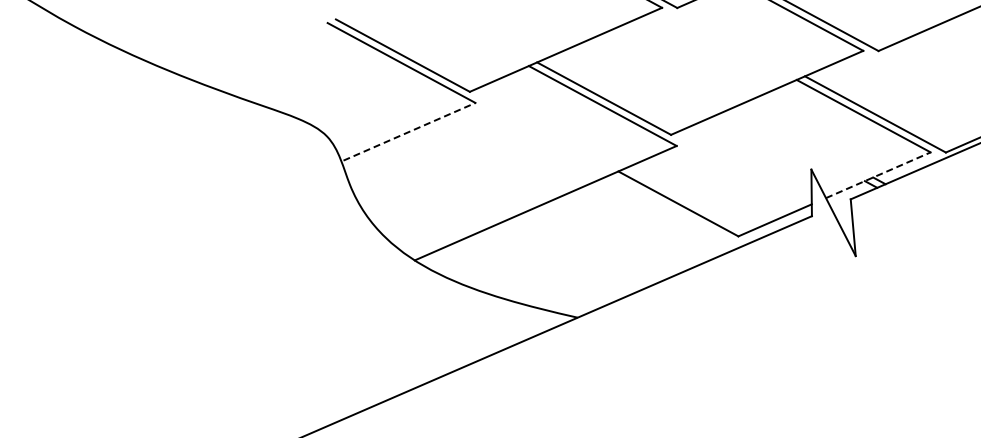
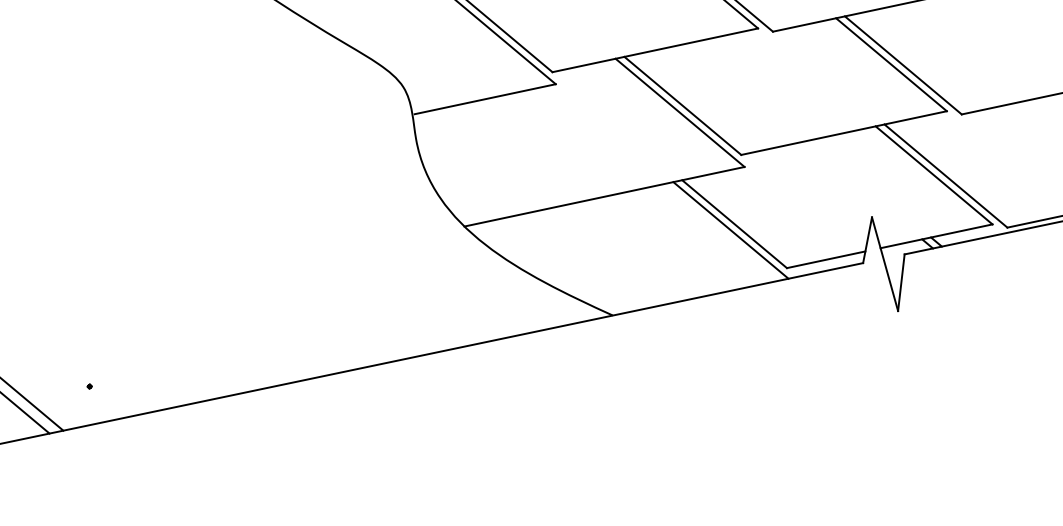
line: (409, 132) -> (485, 99), dashed -> solid
line: (879, 175) -> (937, 236), dashed -> solid
line: (675, 210) -> (730, 230), added

